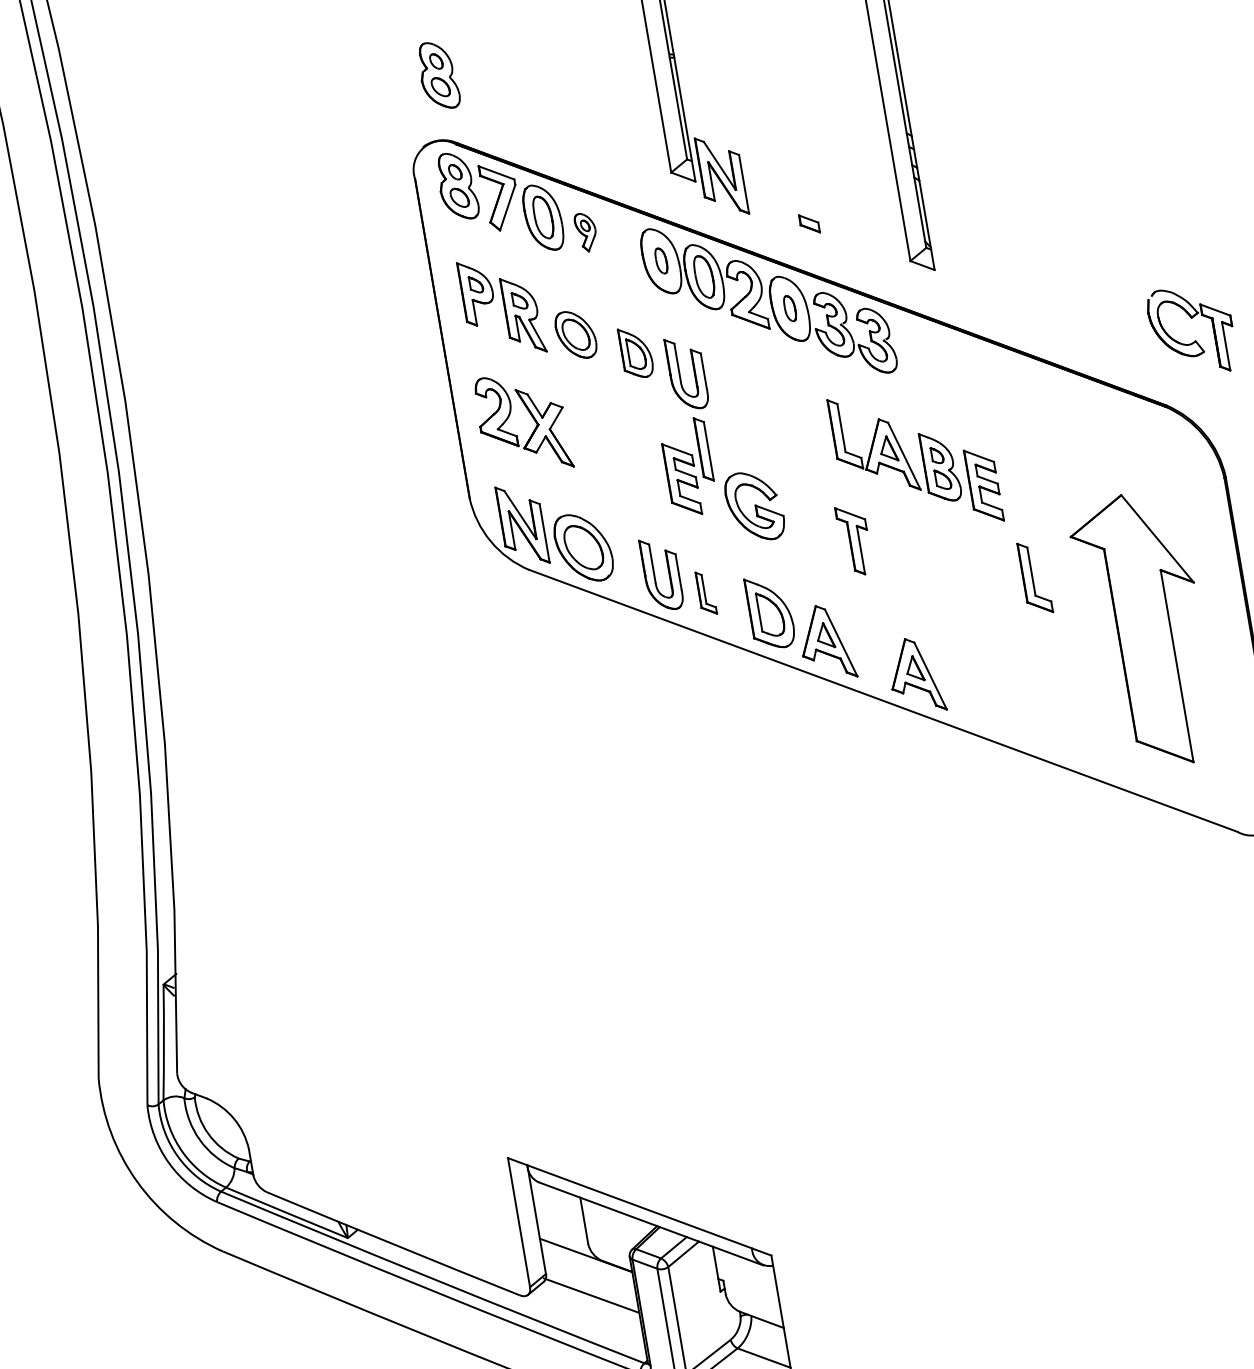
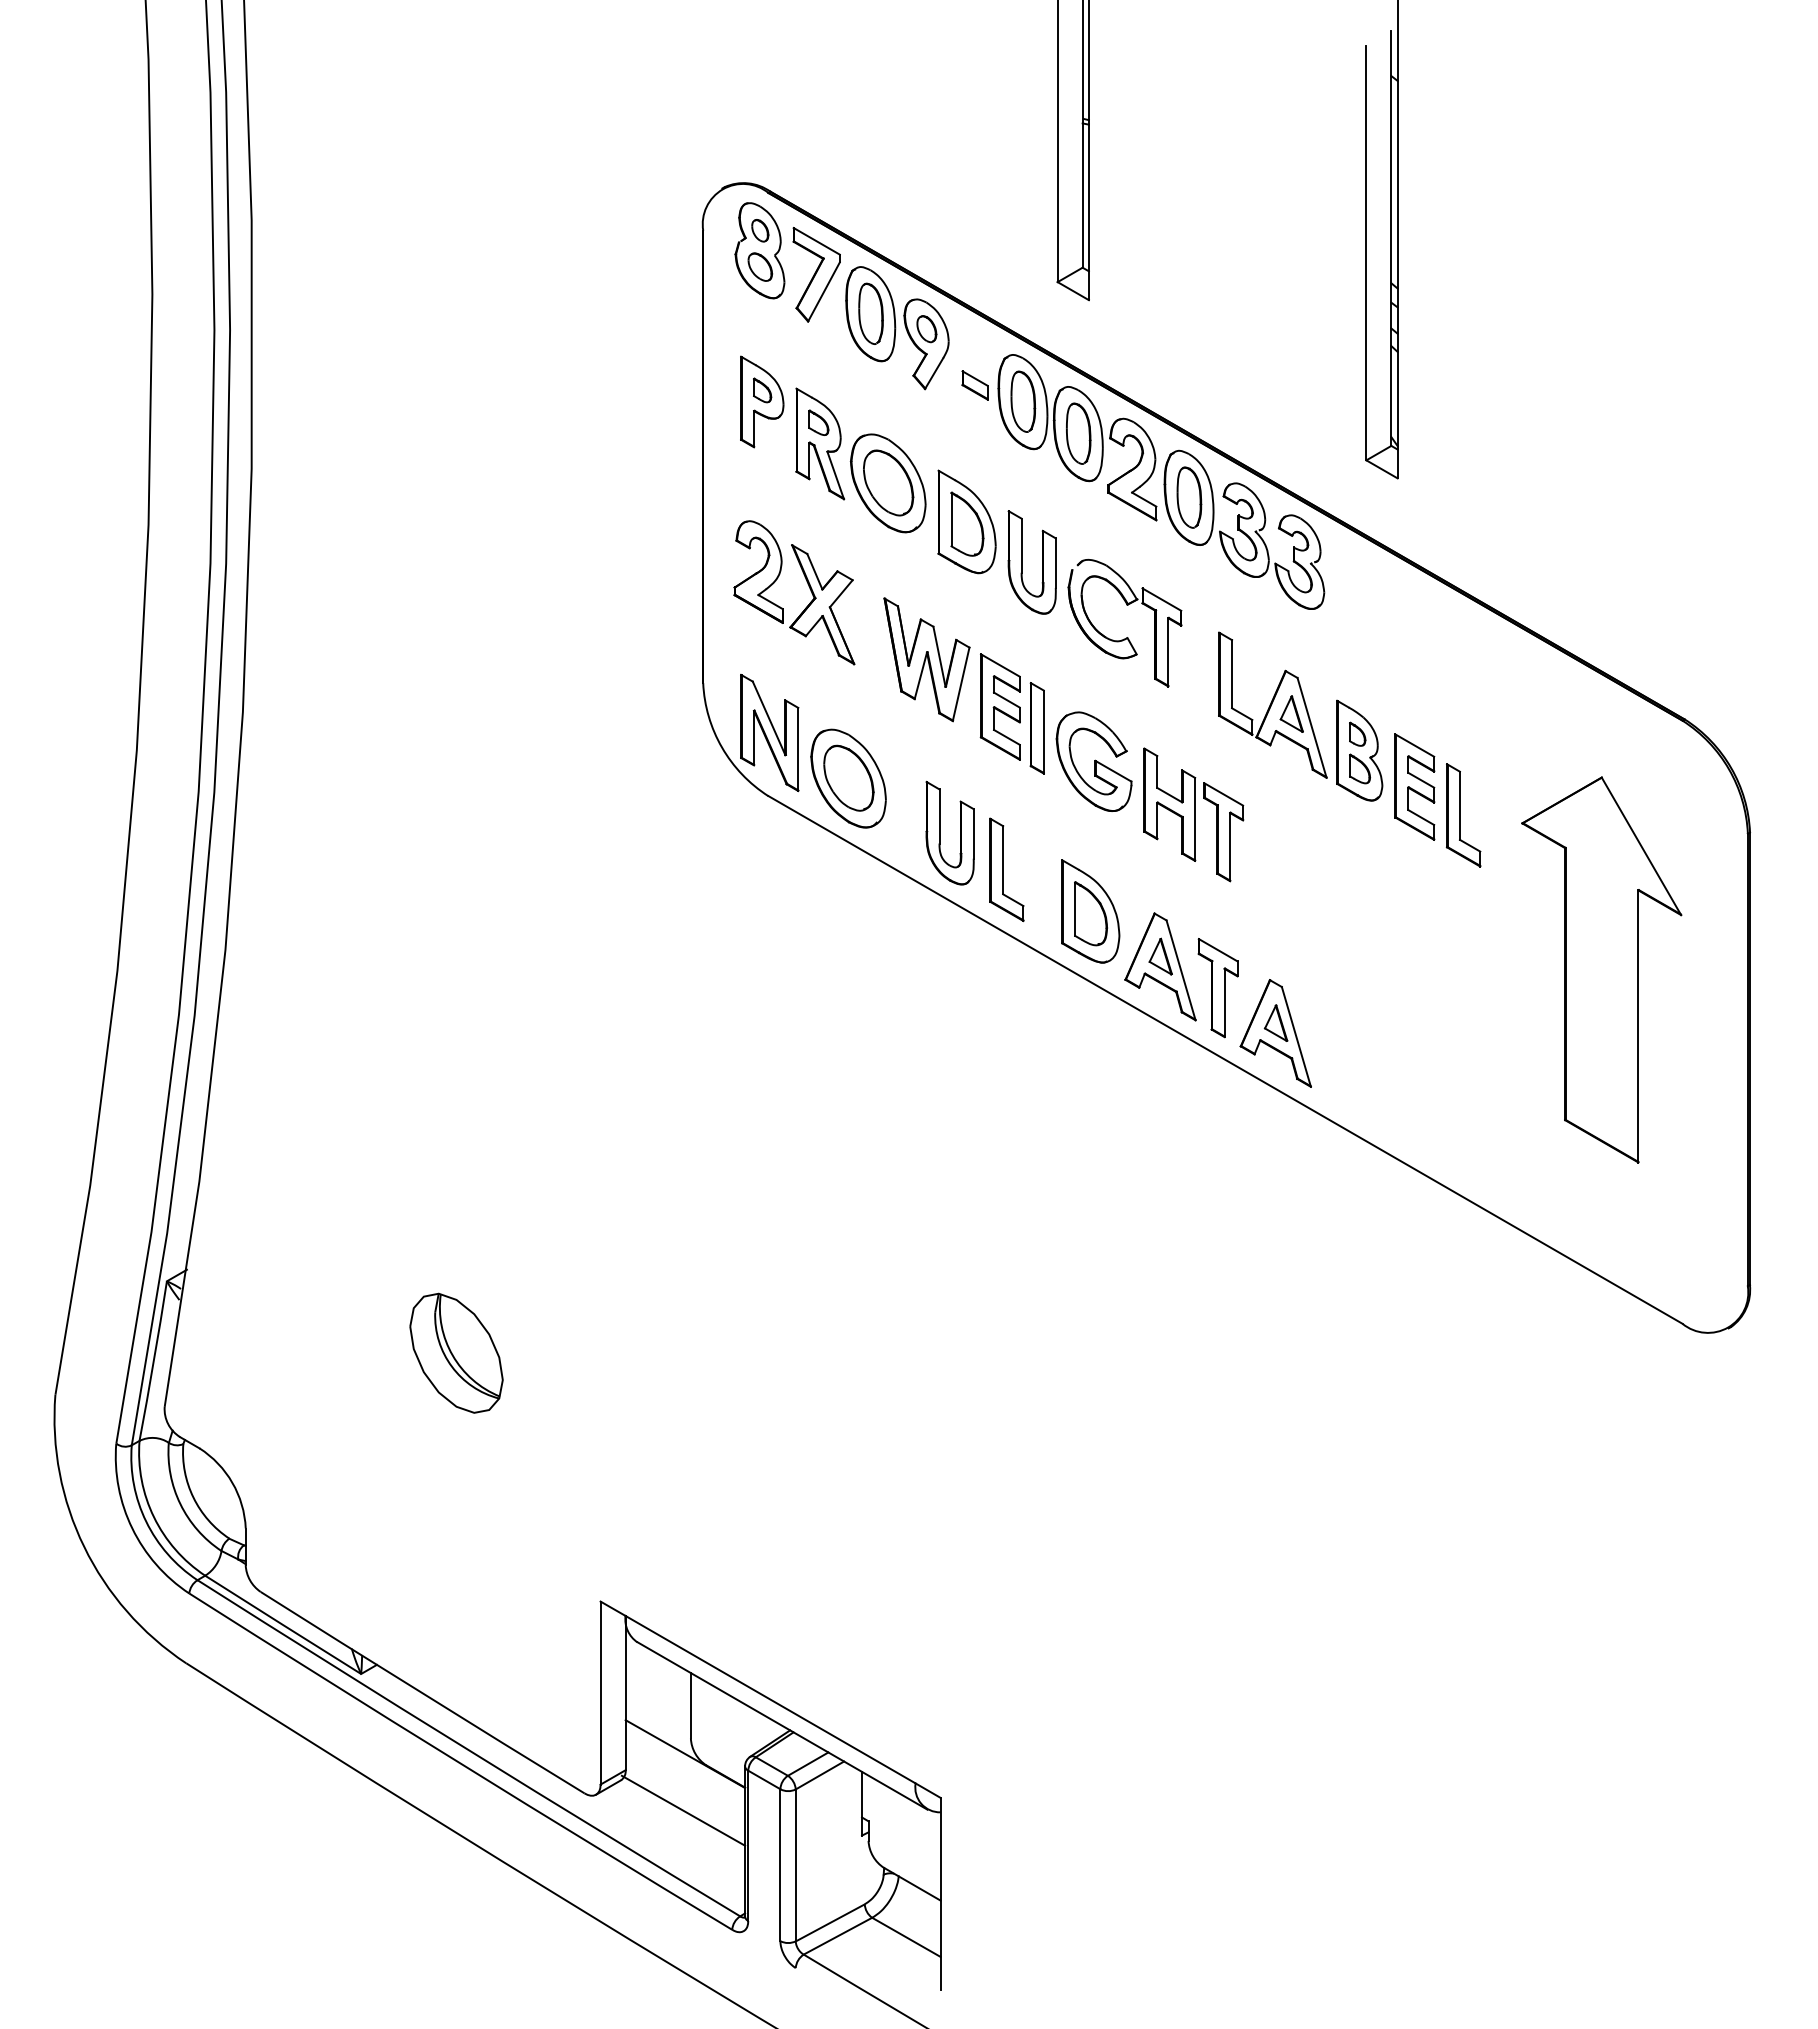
part: (438, 75) -> (759, 93), removed
part: (721, 176) -> (1126, 299), removed
part: (809, 224) -> (974, 385), moved
part: (586, 232) -> (926, 344), size x1.67
part: (661, 260) -> (1023, 401), size x1.67
part: (790, 308) -> (1189, 497), size x1.67
part: (575, 335) -> (887, 483), size x1.43
part: (1194, 341) -> (1126, 637), moved
part: (635, 352) -> (966, 521), size x1.43
part: (703, 449) -> (1036, 728), moved
part: (624, 454) -> (926, 659), added
part: (813, 527) -> (1169, 804), added
part: (1035, 578) -> (1463, 815), moved
part: (705, 592) -> (1006, 869), size x1.67
part: (1144, 630) -> (1601, 969), moved
part: (869, 651) -> (1217, 988), added
part: (376, 999) -> (456, 1352), added

